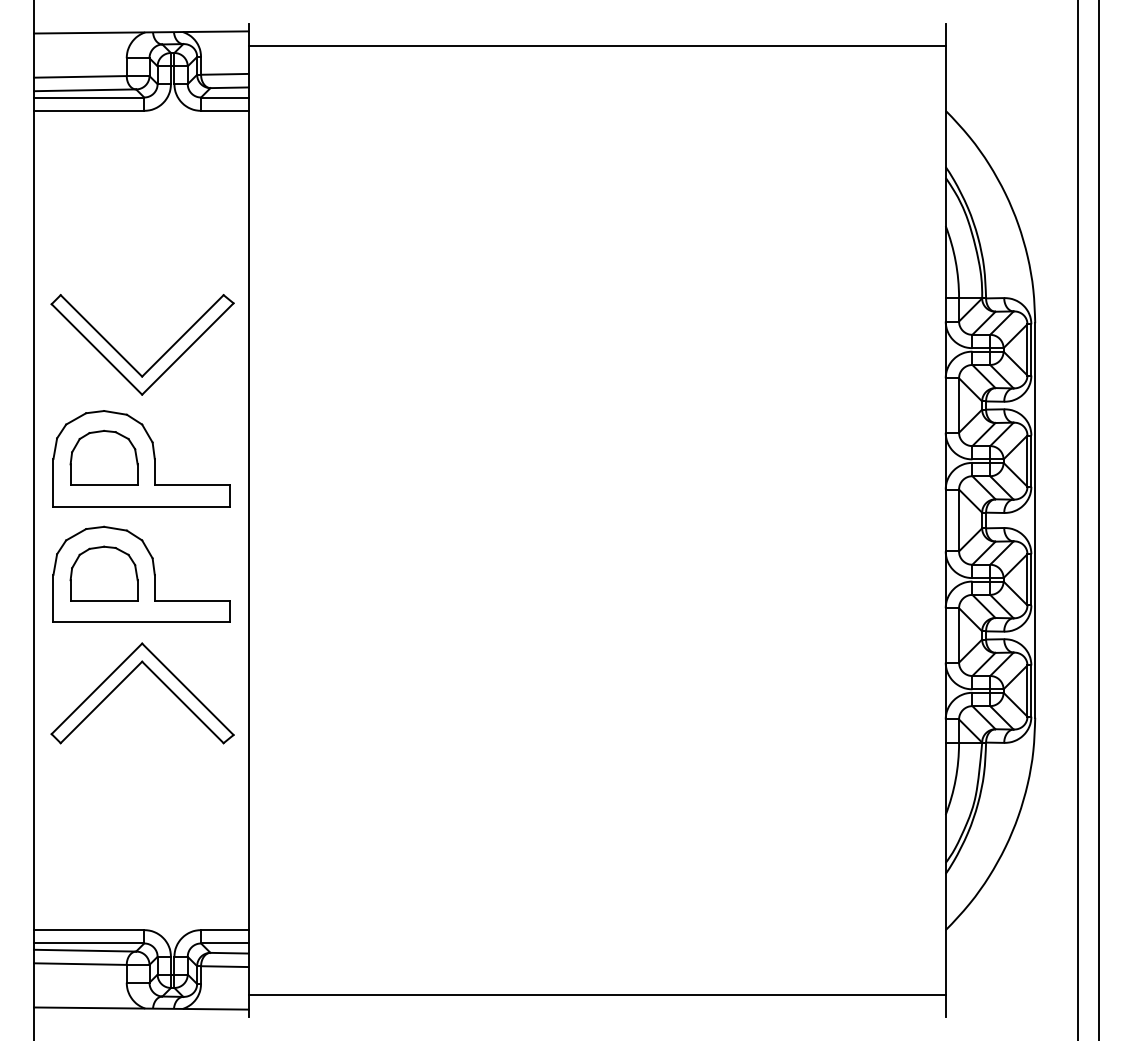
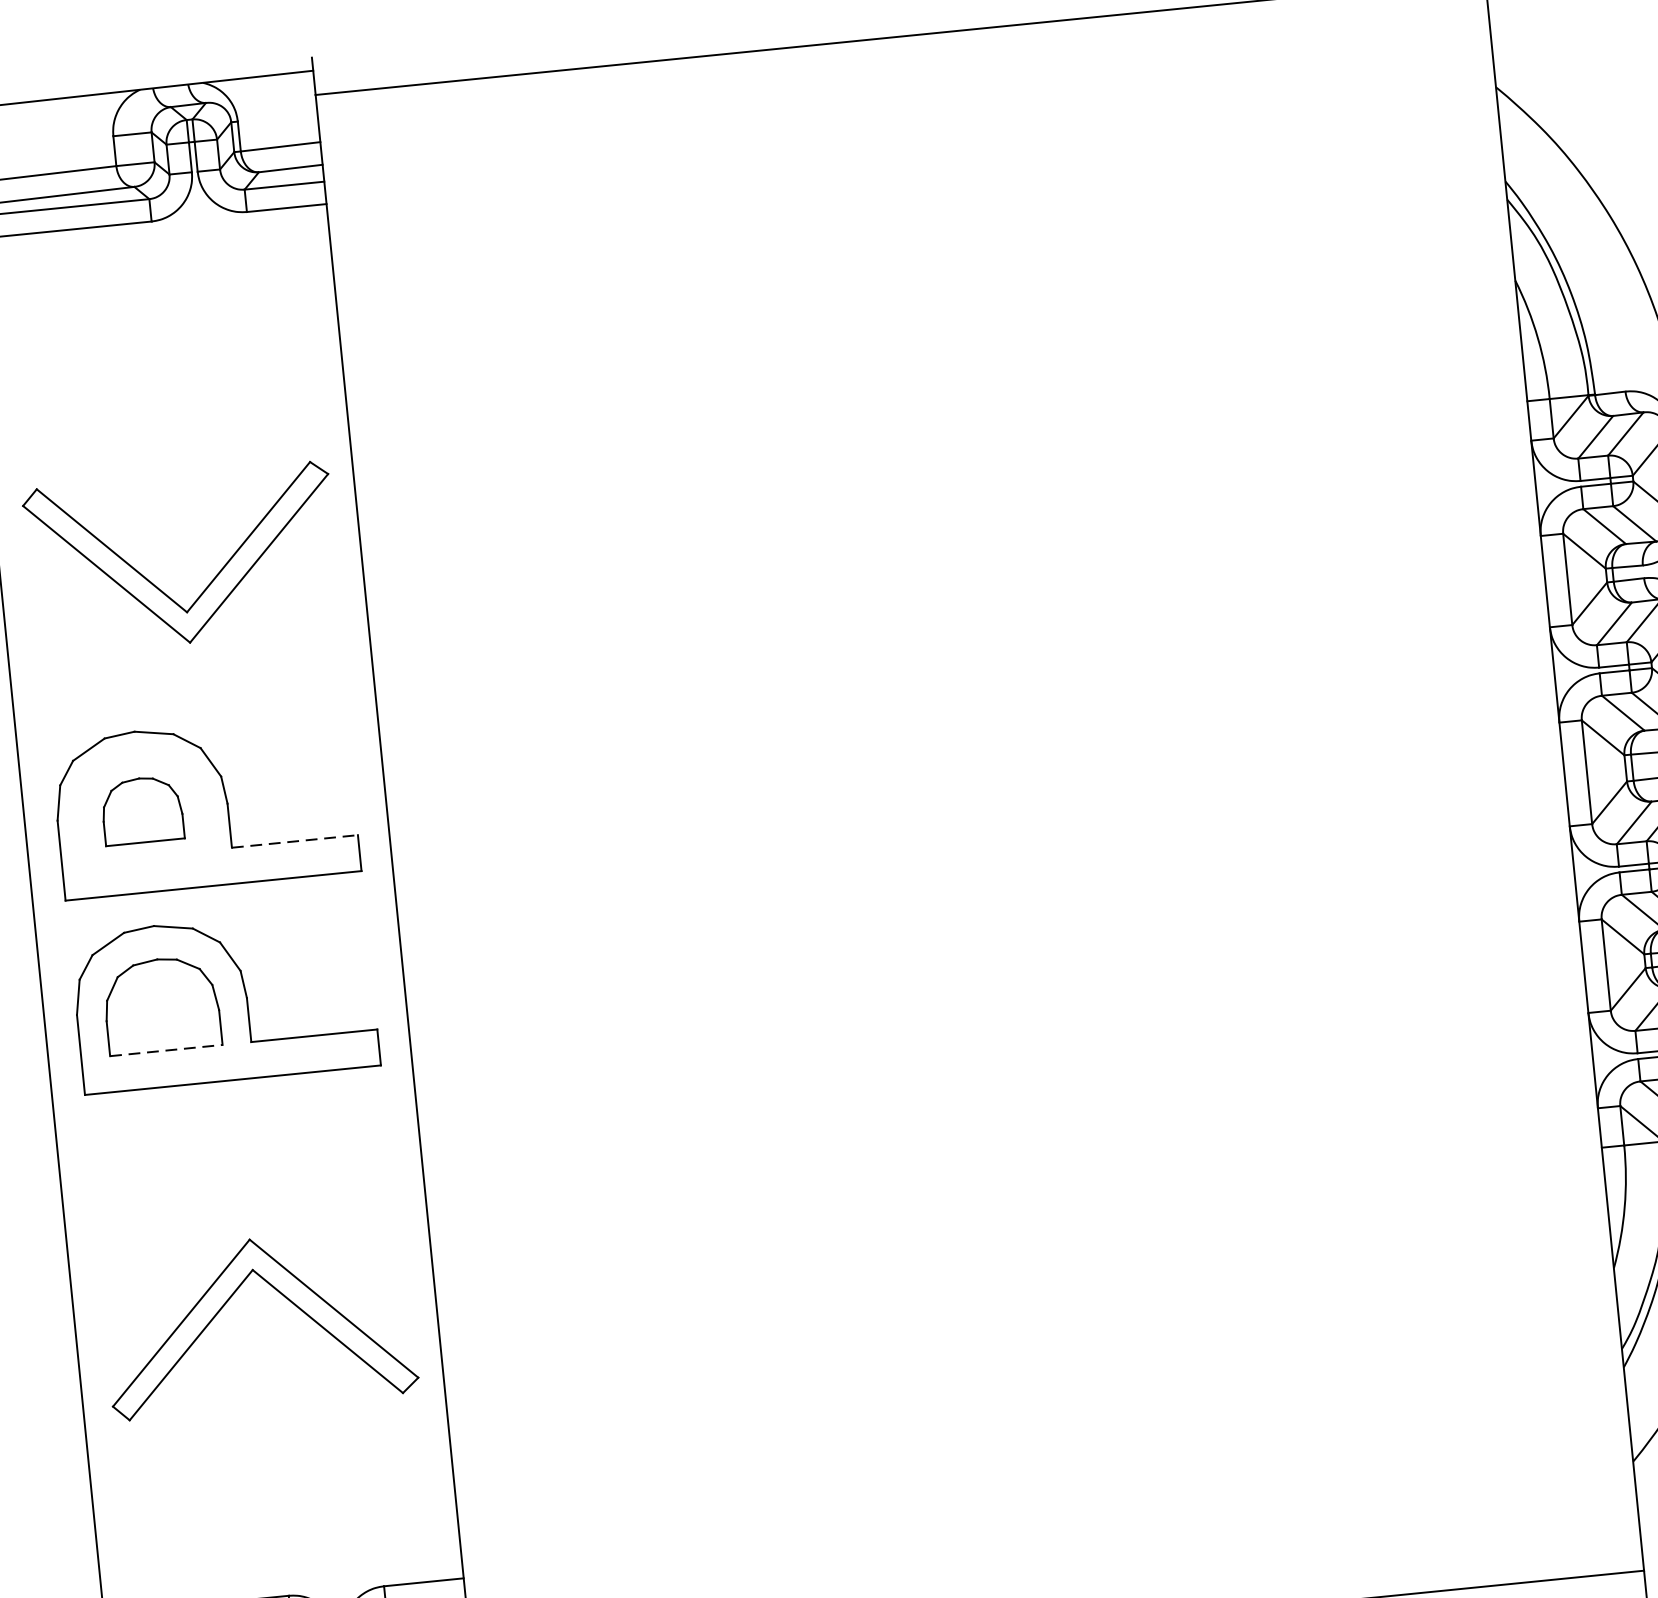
part: (157, 359) -> (209, 581), moved
part: (103, 457) -> (141, 809), size x0.7
line: (192, 485) -> (295, 841), solid -> dashed
line: (104, 601) -> (167, 1051), solid -> dashed
part: (157, 678) -> (281, 1295), moved

